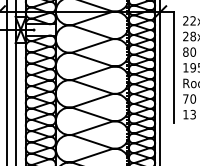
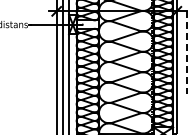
line: (173, 68) -> (186, 53), solid -> dashed

